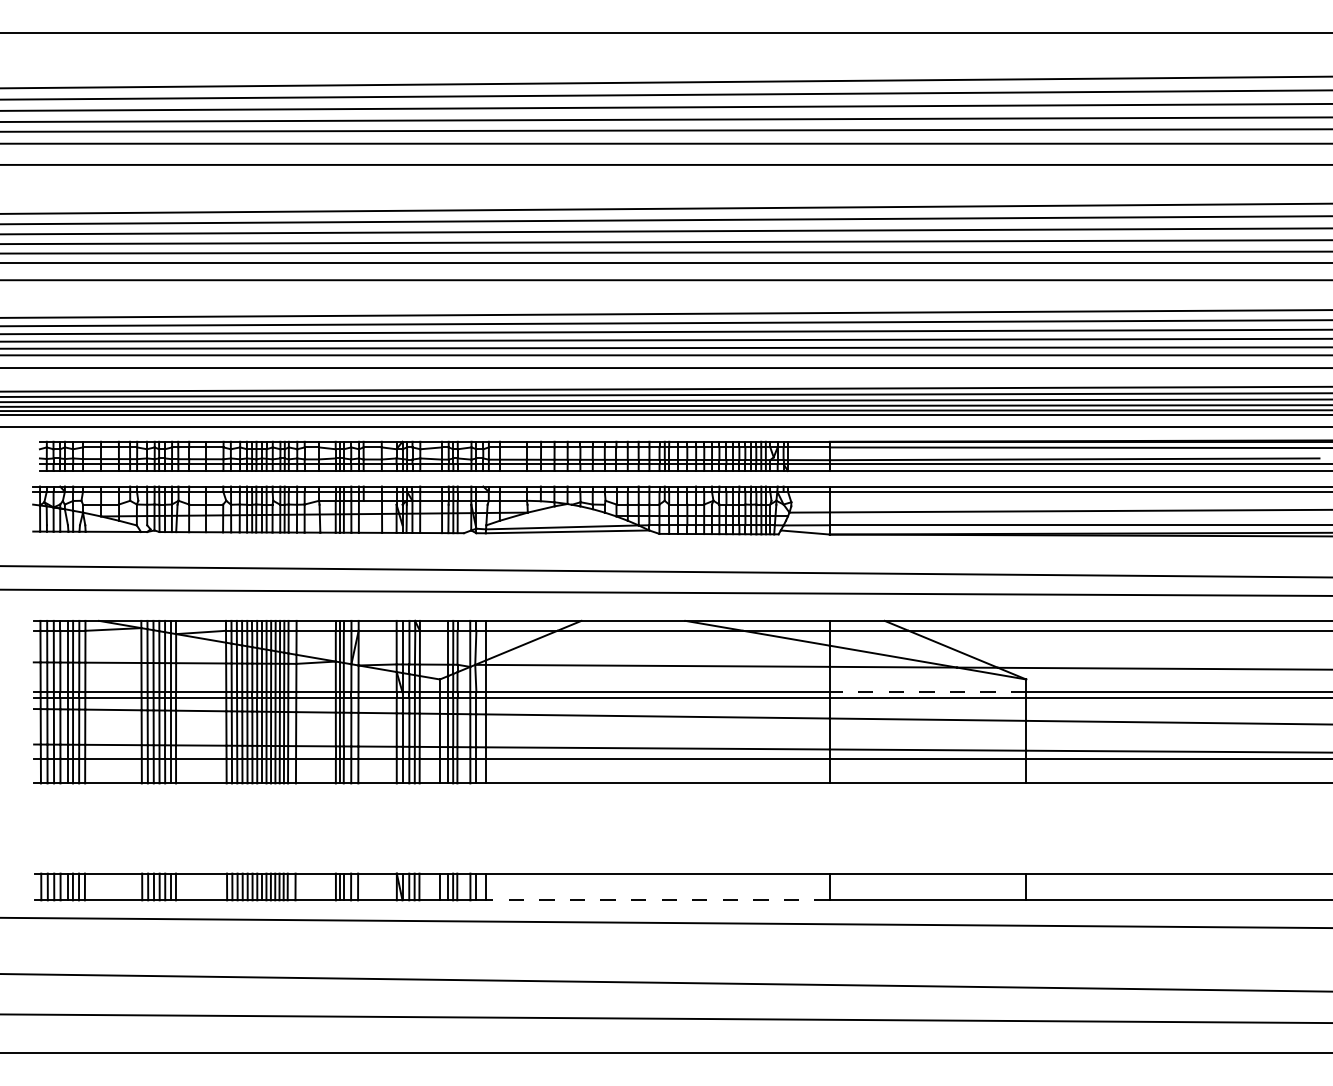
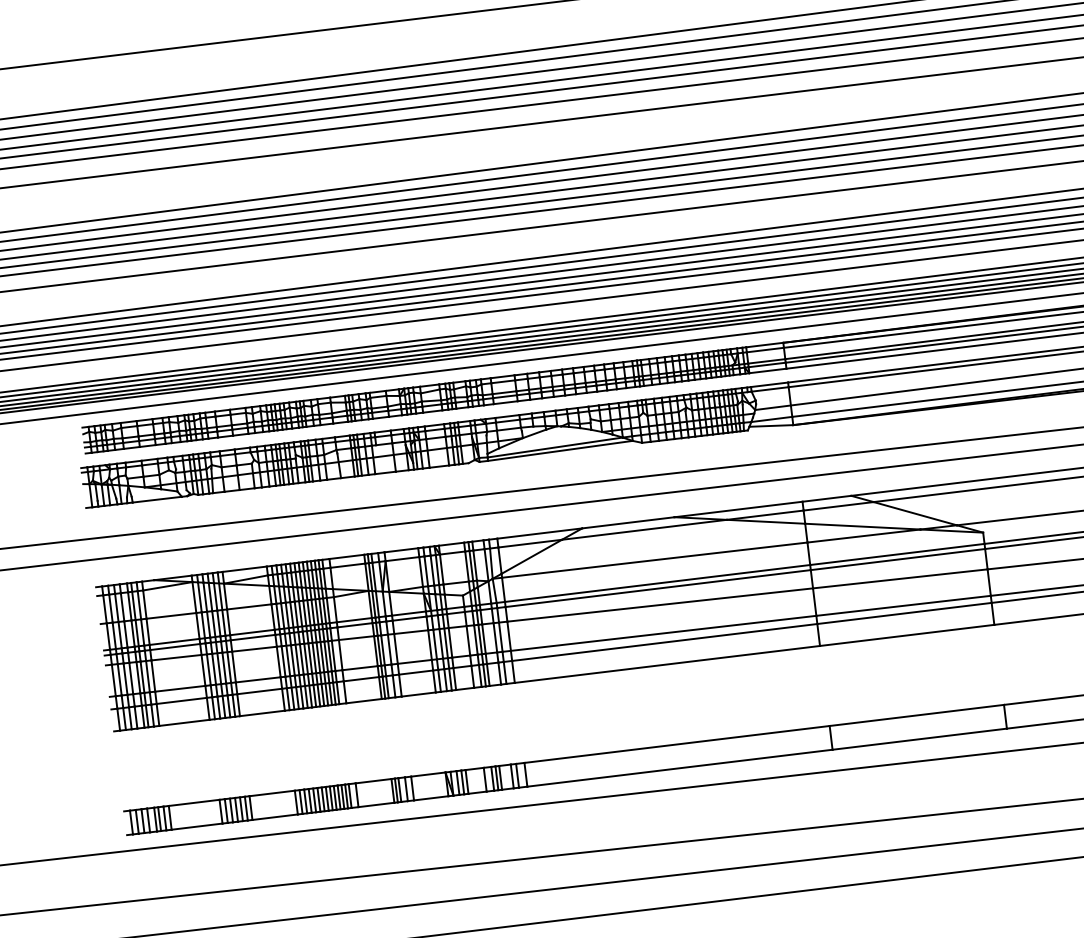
line: (927, 692) -> (896, 554), dashed -> solid
line: (657, 900) -> (679, 768), dashed -> solid

